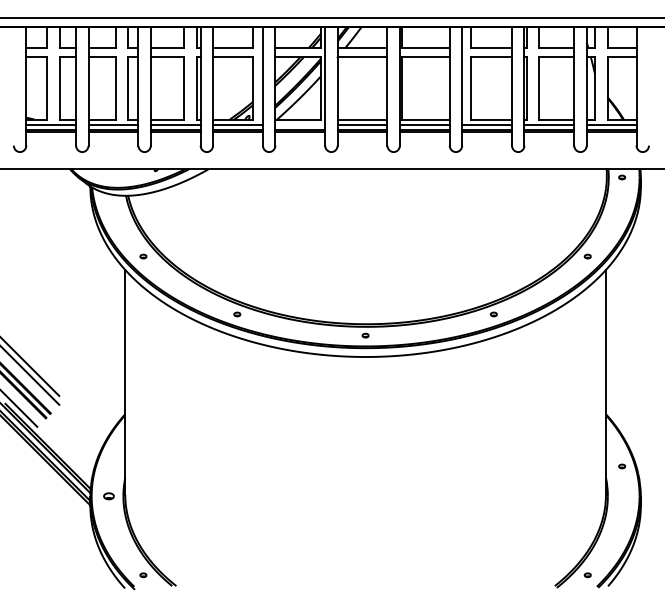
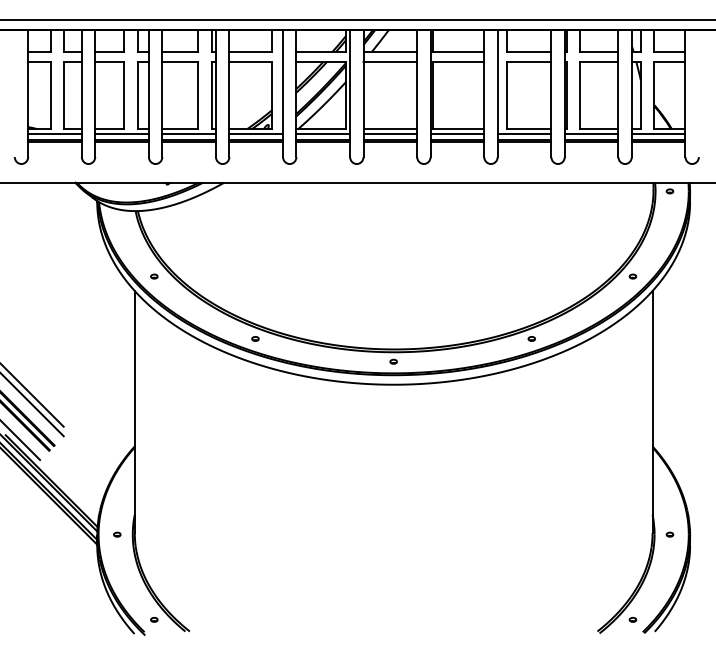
line: (300, 124) -> (323, 134), added
part: (621, 466) -> (669, 534), moved
part: (109, 496) -> (117, 534), size x0.62

